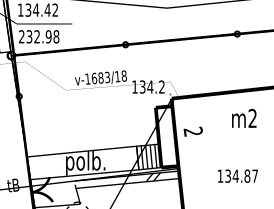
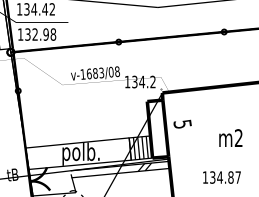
text: (21, 36) -> (20, 34), 232.98 -> 132.98
text: (117, 76) -> (111, 72), v-1683/18 -> v-1683/08
text: (244, 117) -> (231, 137), moved
text: (192, 131) -> (181, 124), 2 -> 5
text: (237, 175) -> (221, 176), moved

